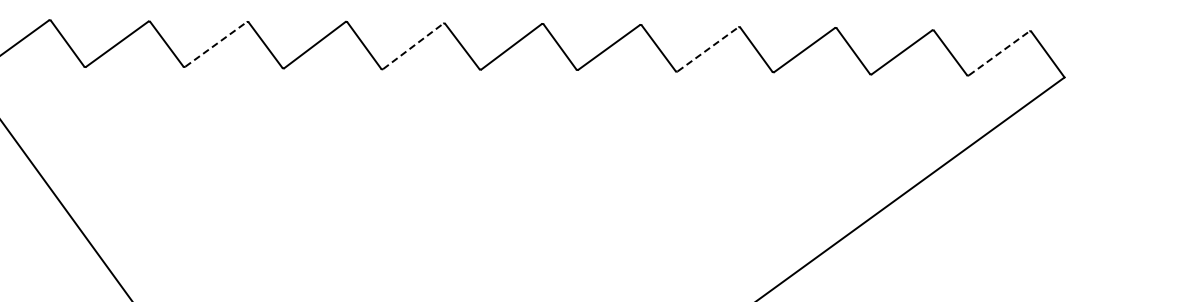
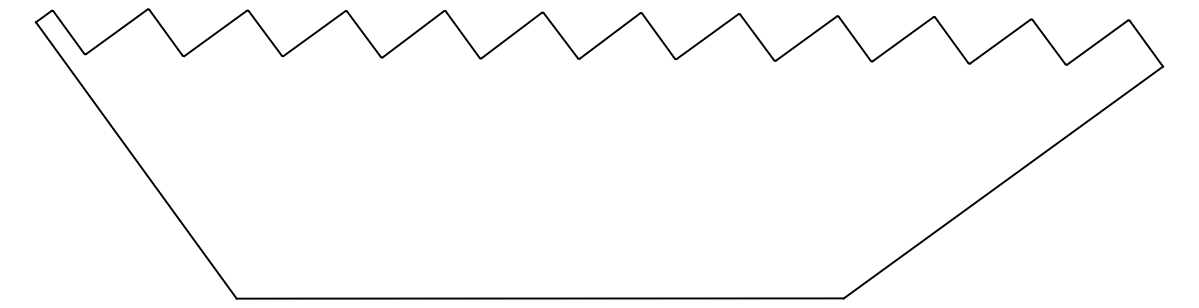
line: (216, 44) -> (314, 33), dashed -> solid
line: (413, 46) -> (511, 35), dashed -> solid
line: (708, 49) -> (806, 38), dashed -> solid
line: (1000, 53) -> (1098, 42), dashed -> solid

